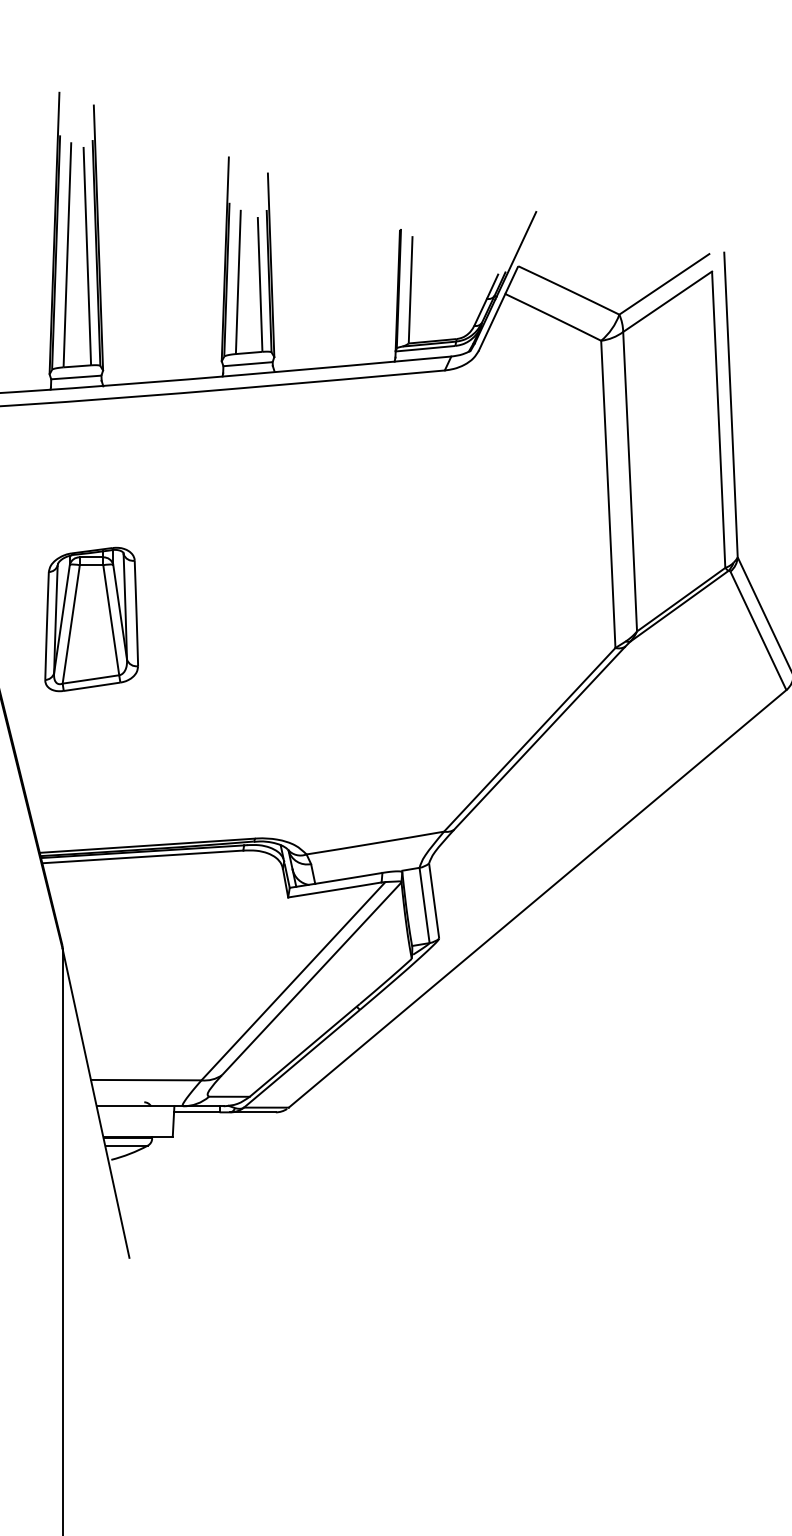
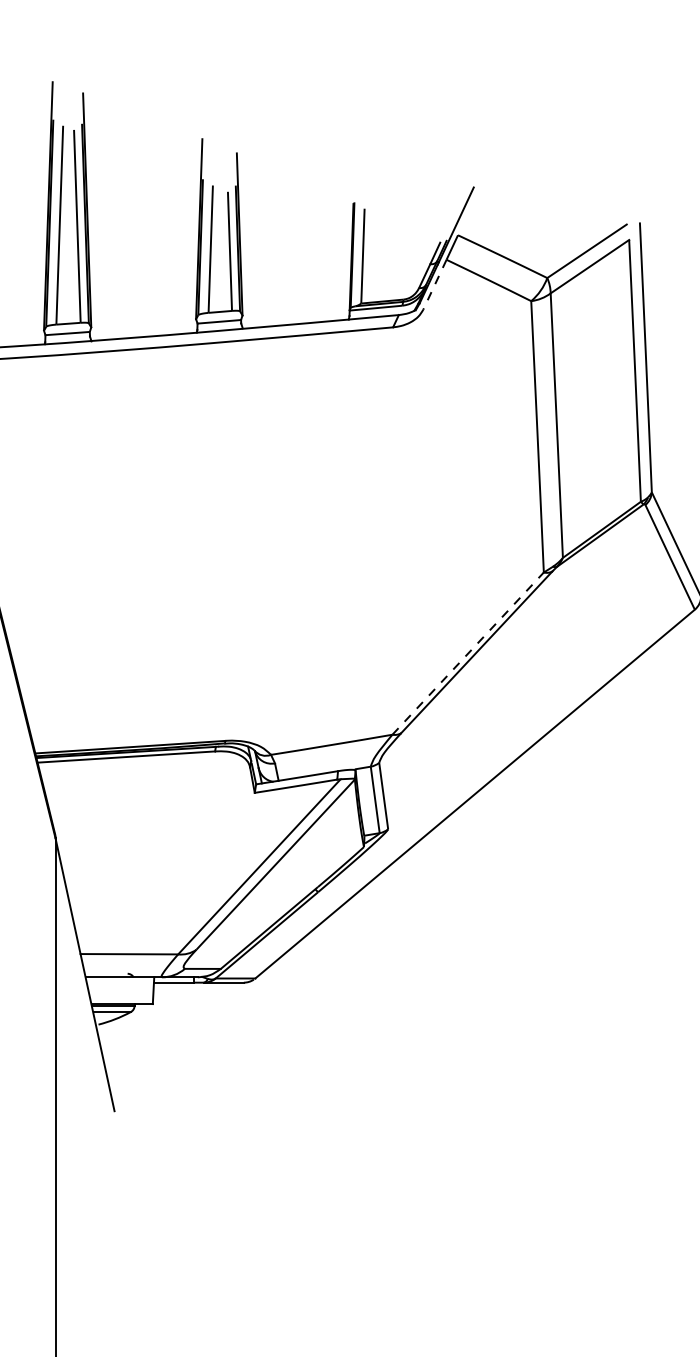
line: (491, 322) -> (434, 284), solid -> dashed
part: (91, 619) -> (81, 547), removed
line: (529, 739) -> (467, 653), solid -> dashed

